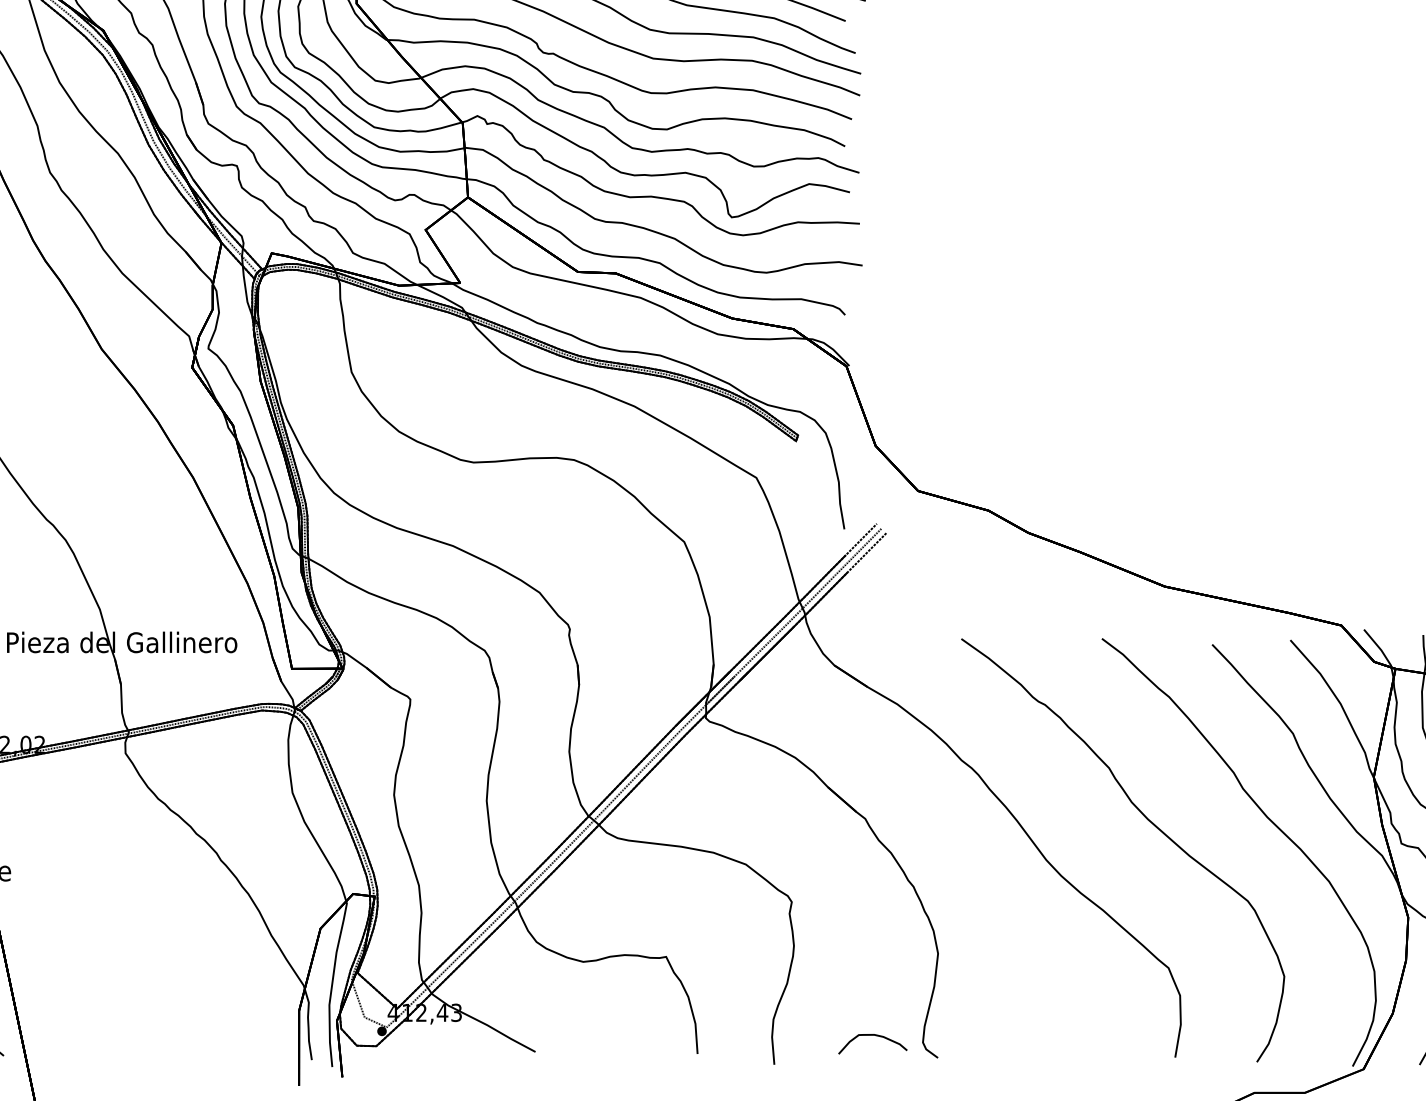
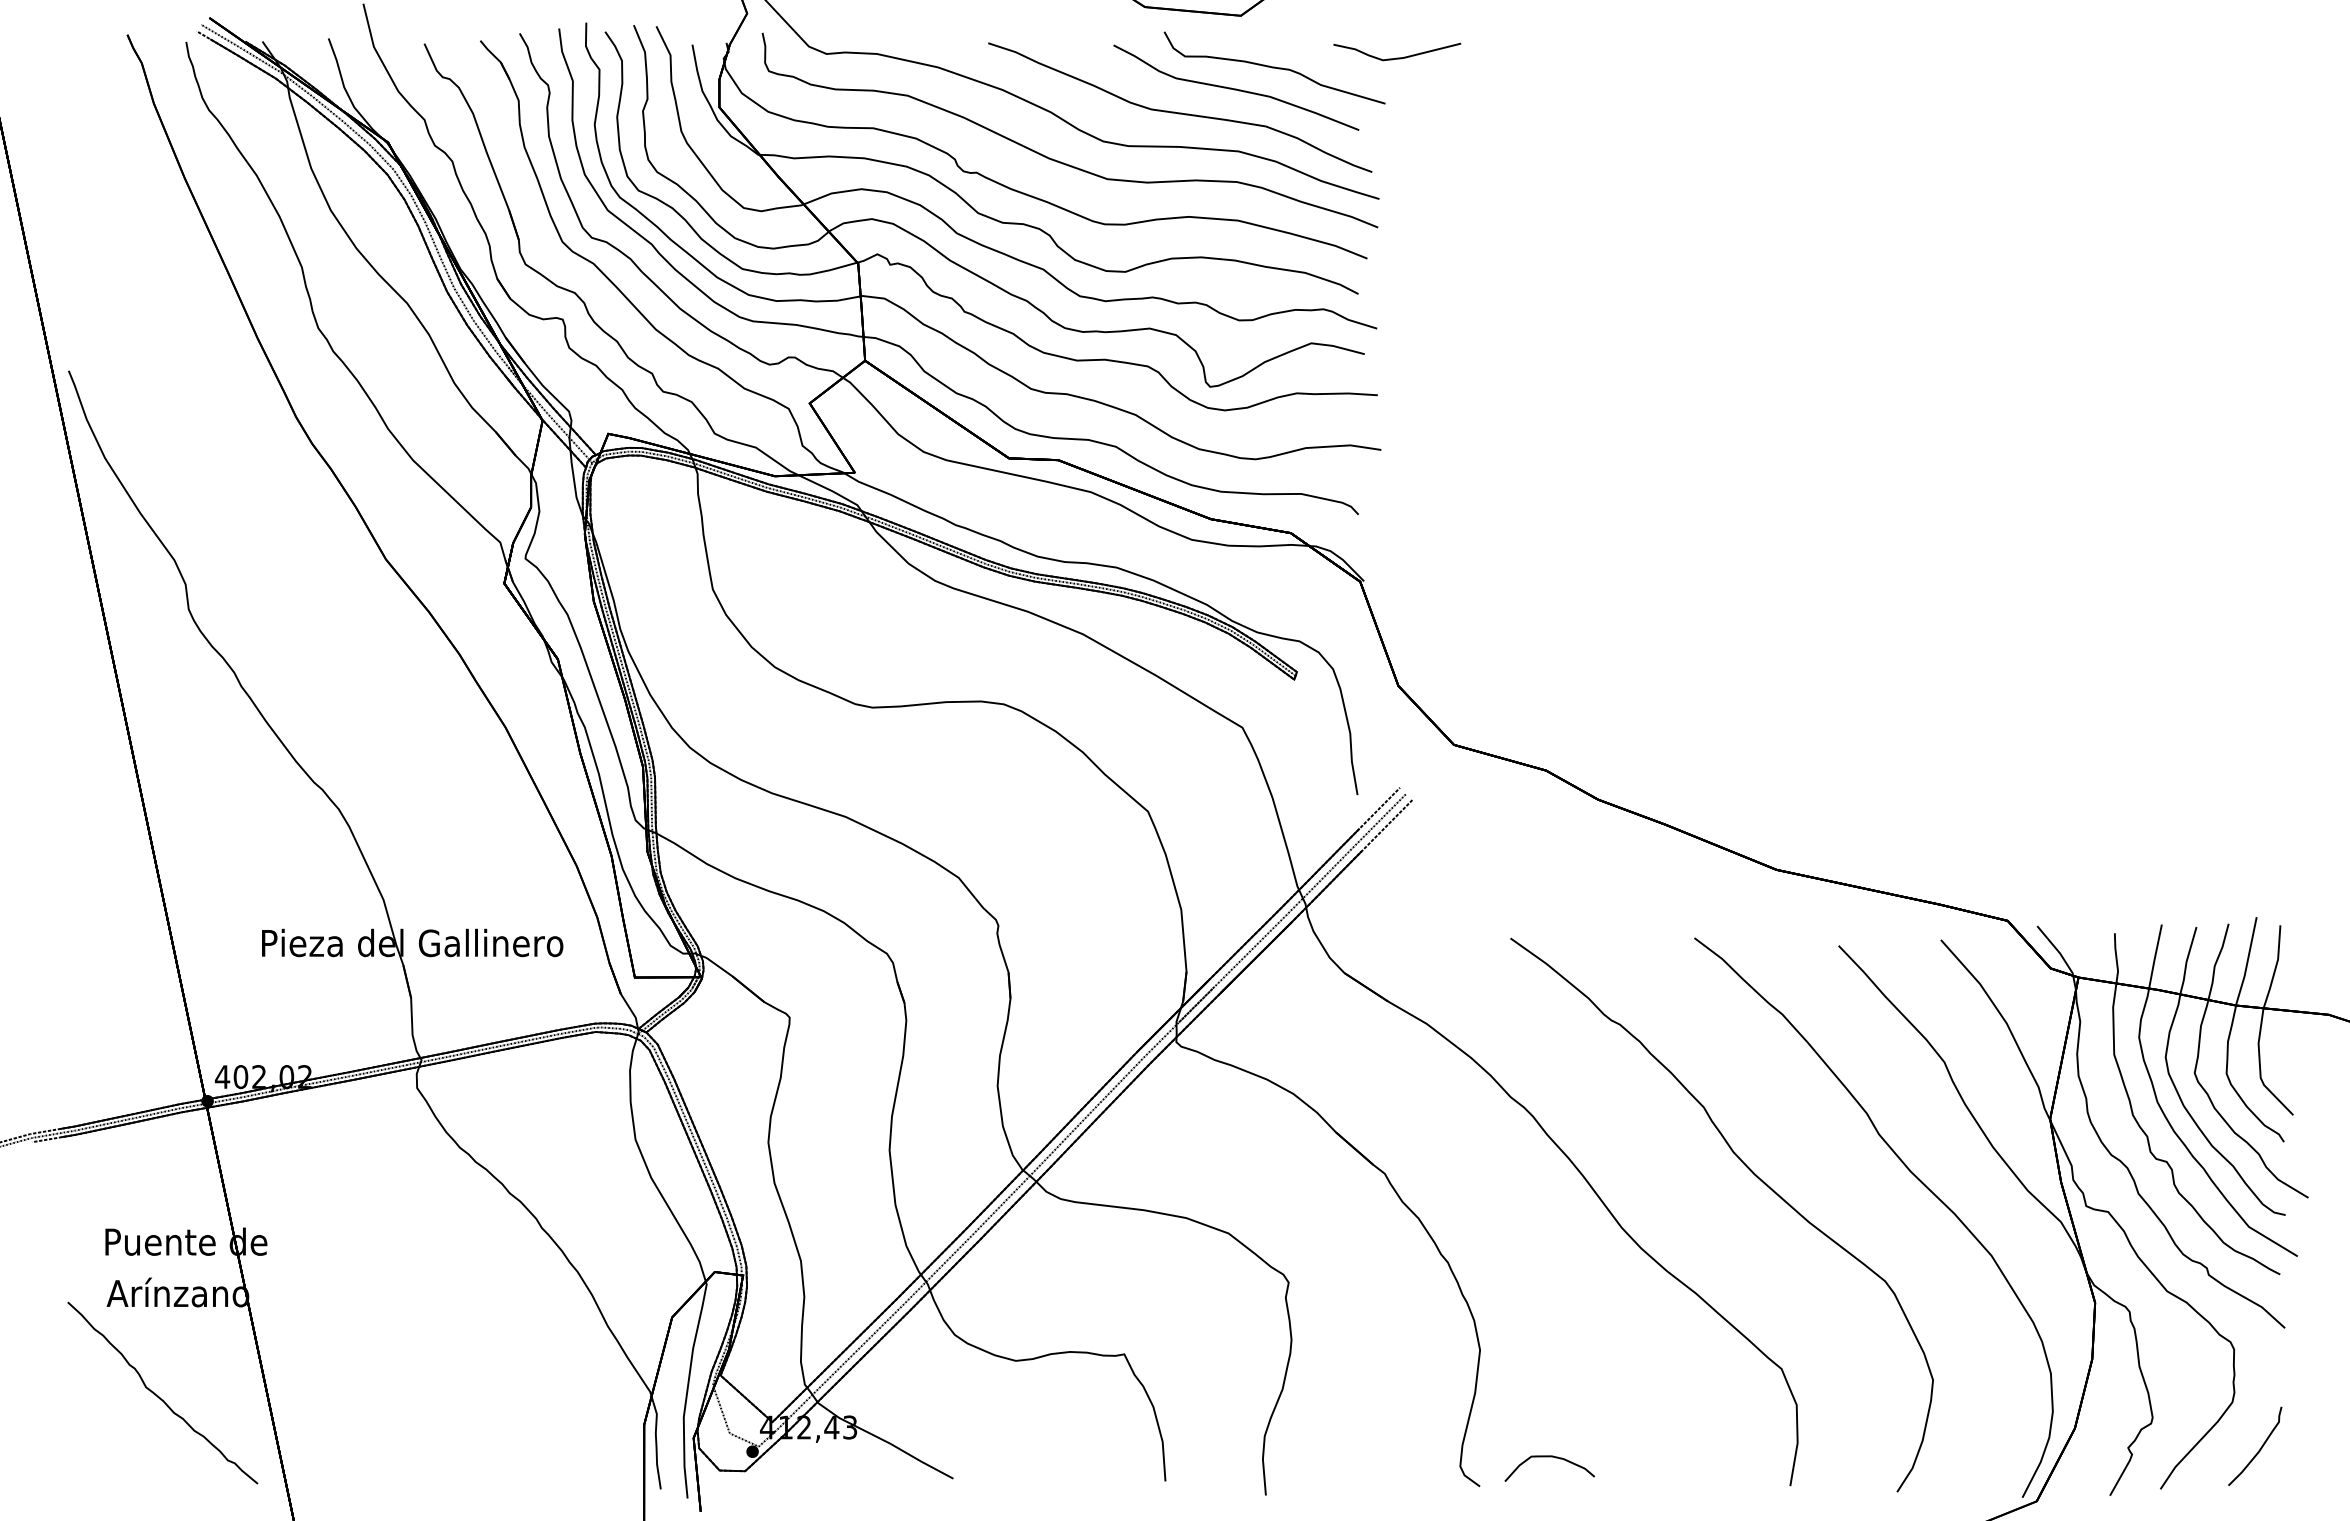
curve: (872, 1035) -> (1549, 1457), moved

